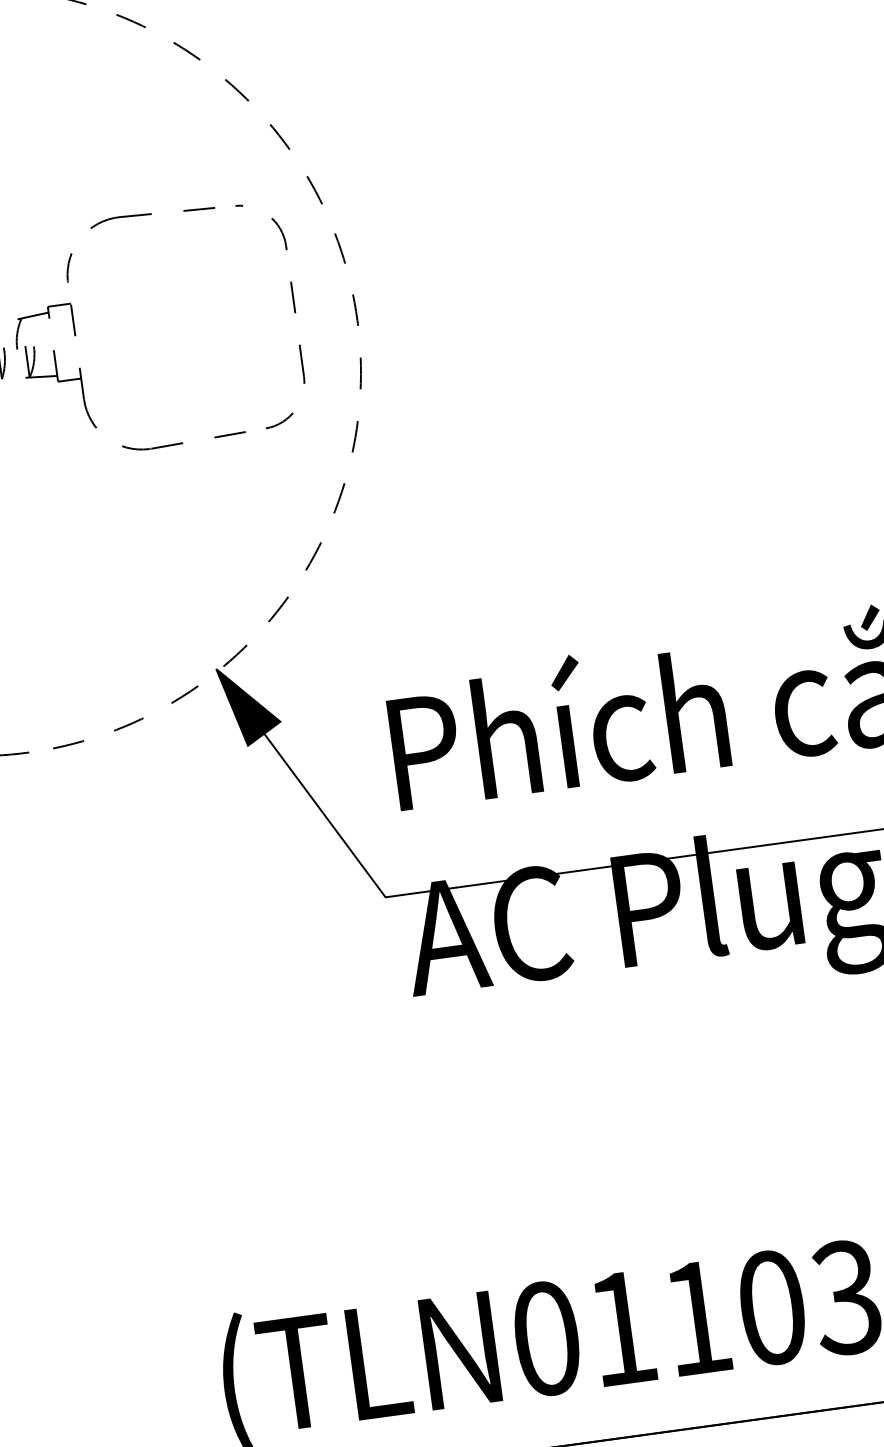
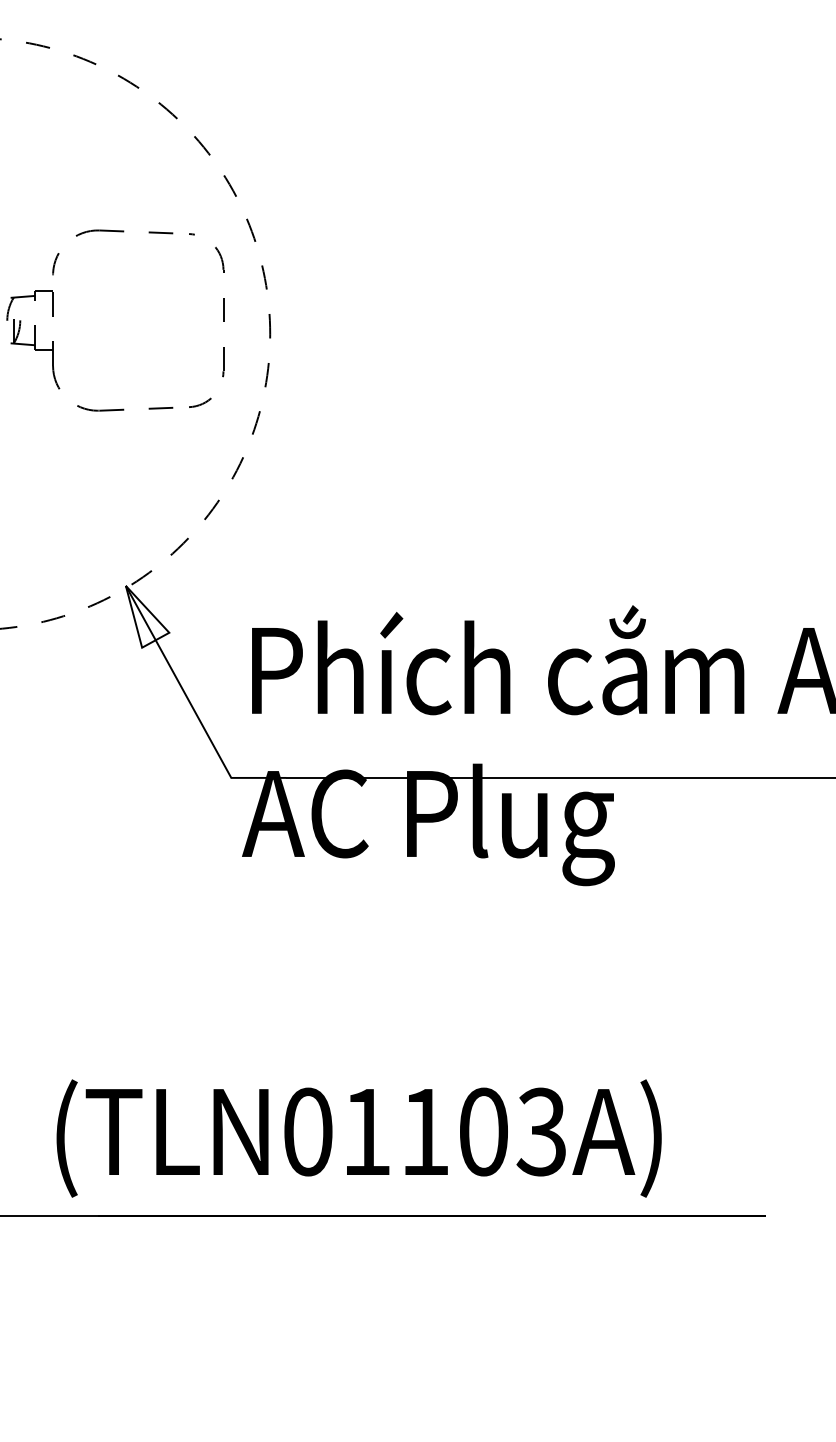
fill: (249, 704) -> (147, 616), removed

